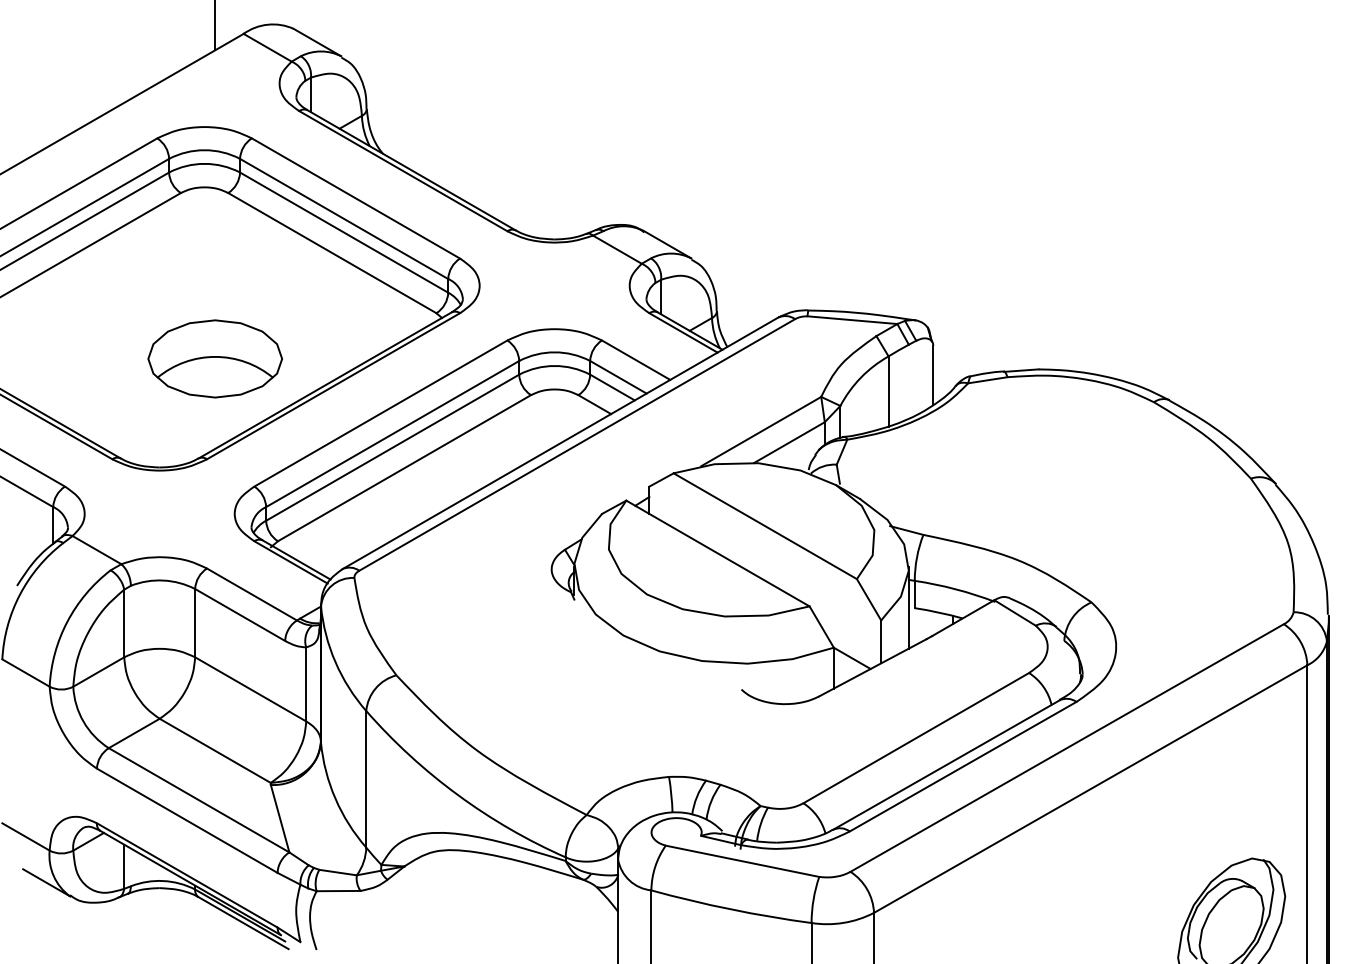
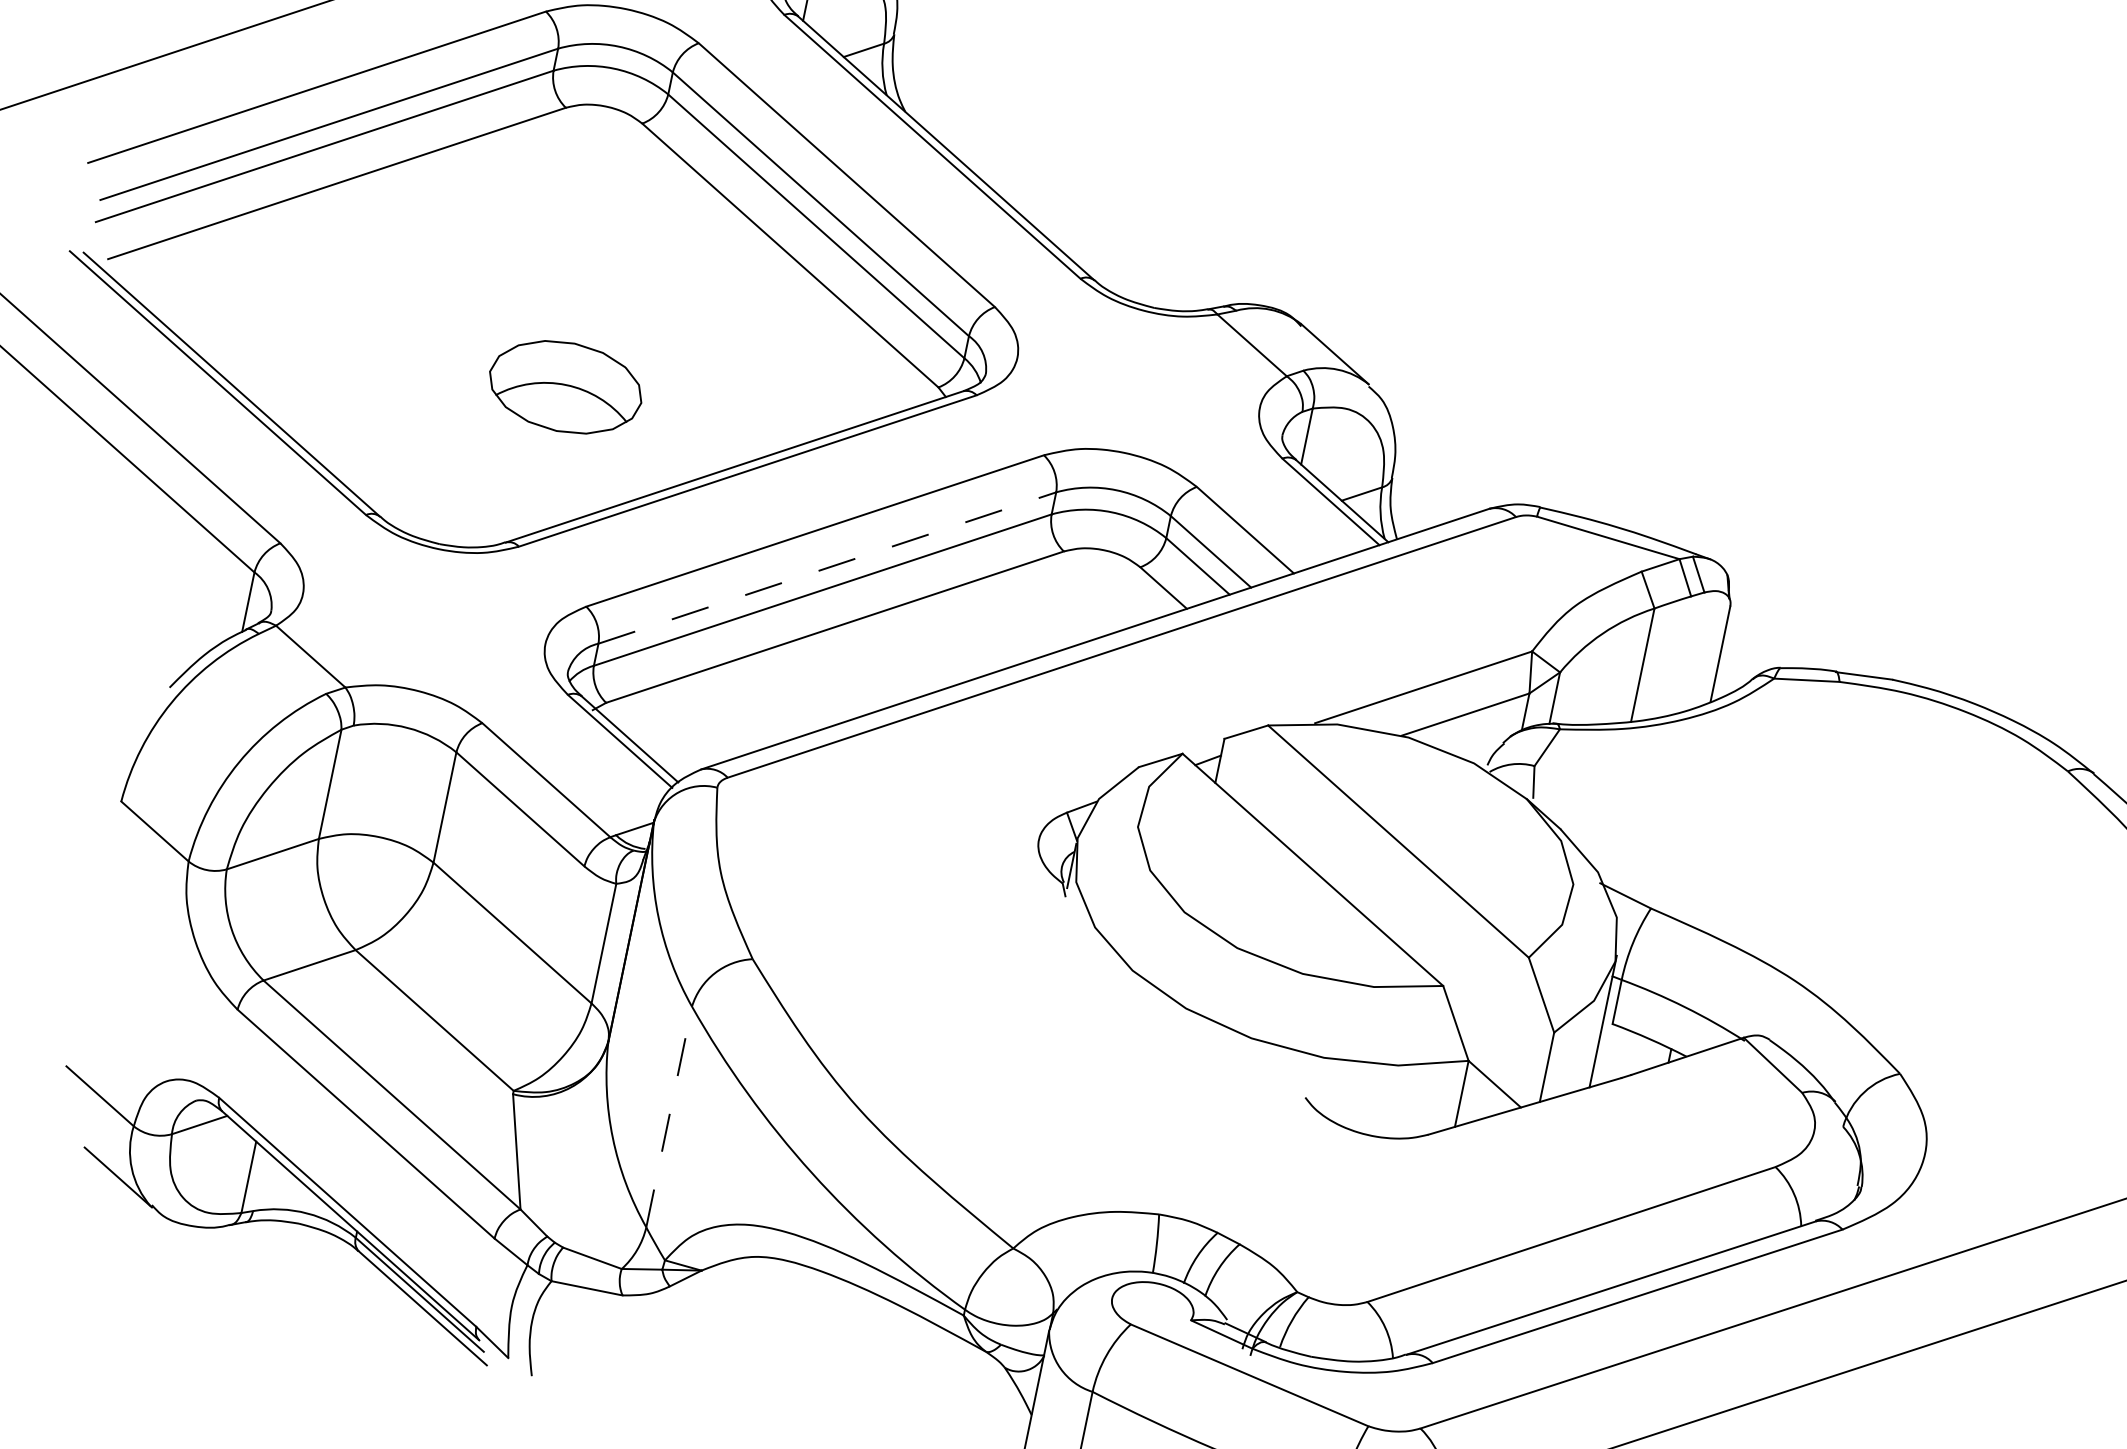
part: (214, 358) -> (564, 386), size x0.7
line: (393, 433) -> (828, 567), solid -> dashed
line: (366, 778) -> (669, 1115), solid -> dashed

